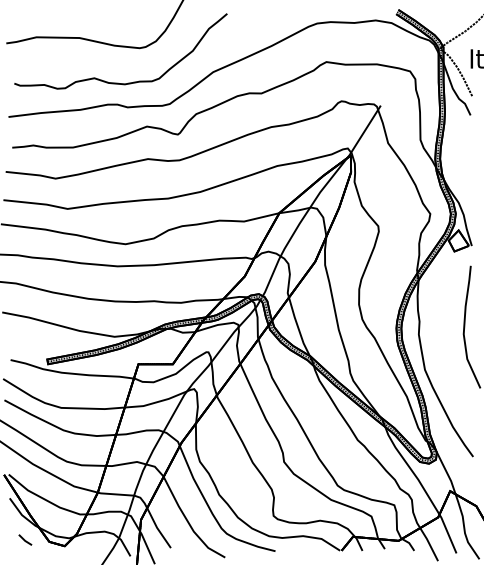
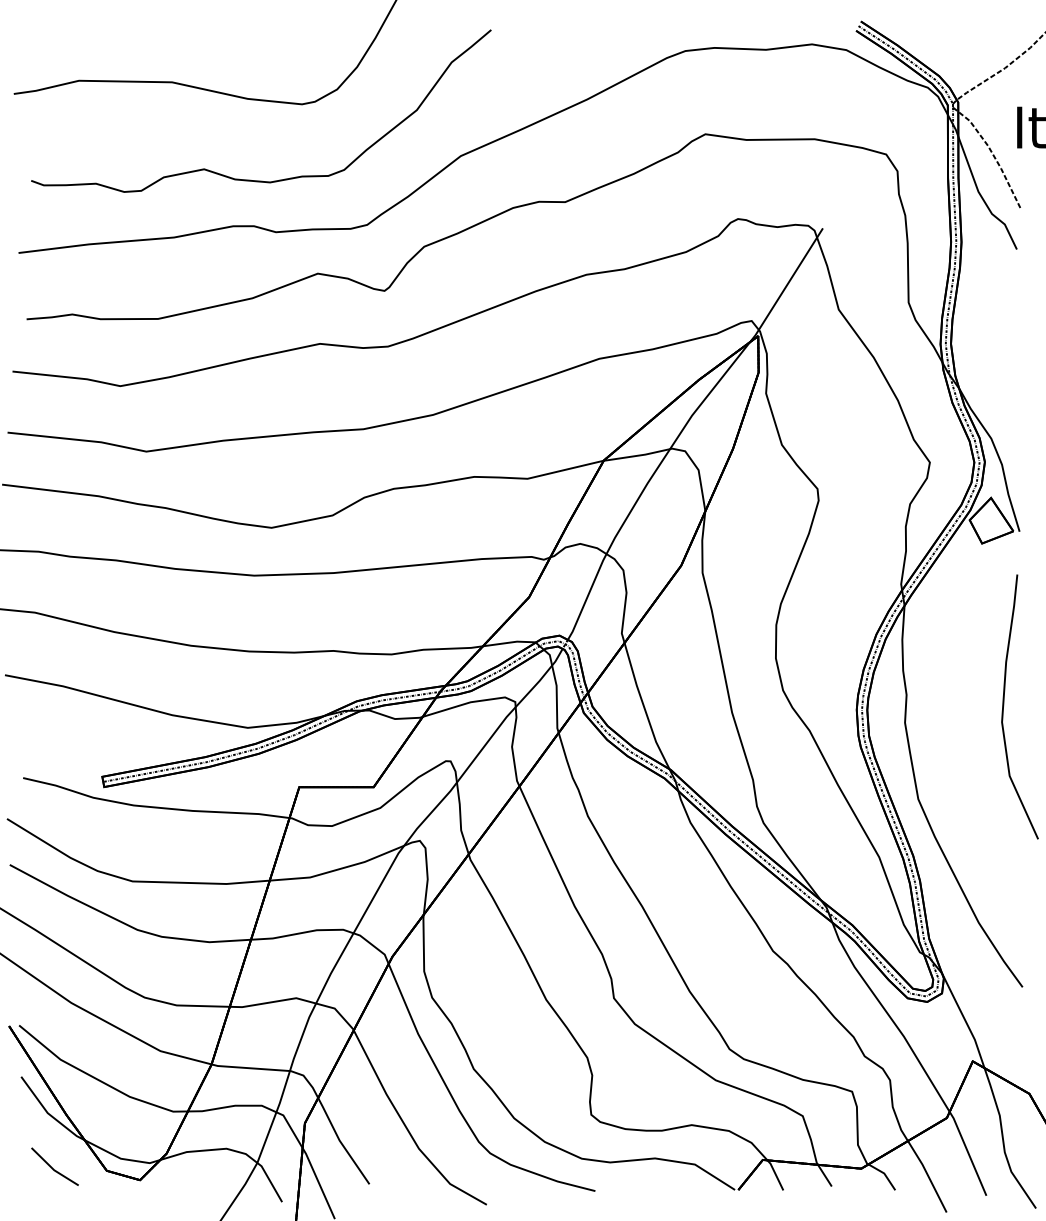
part: (25, 539) -> (55, 1165), size x1.67

